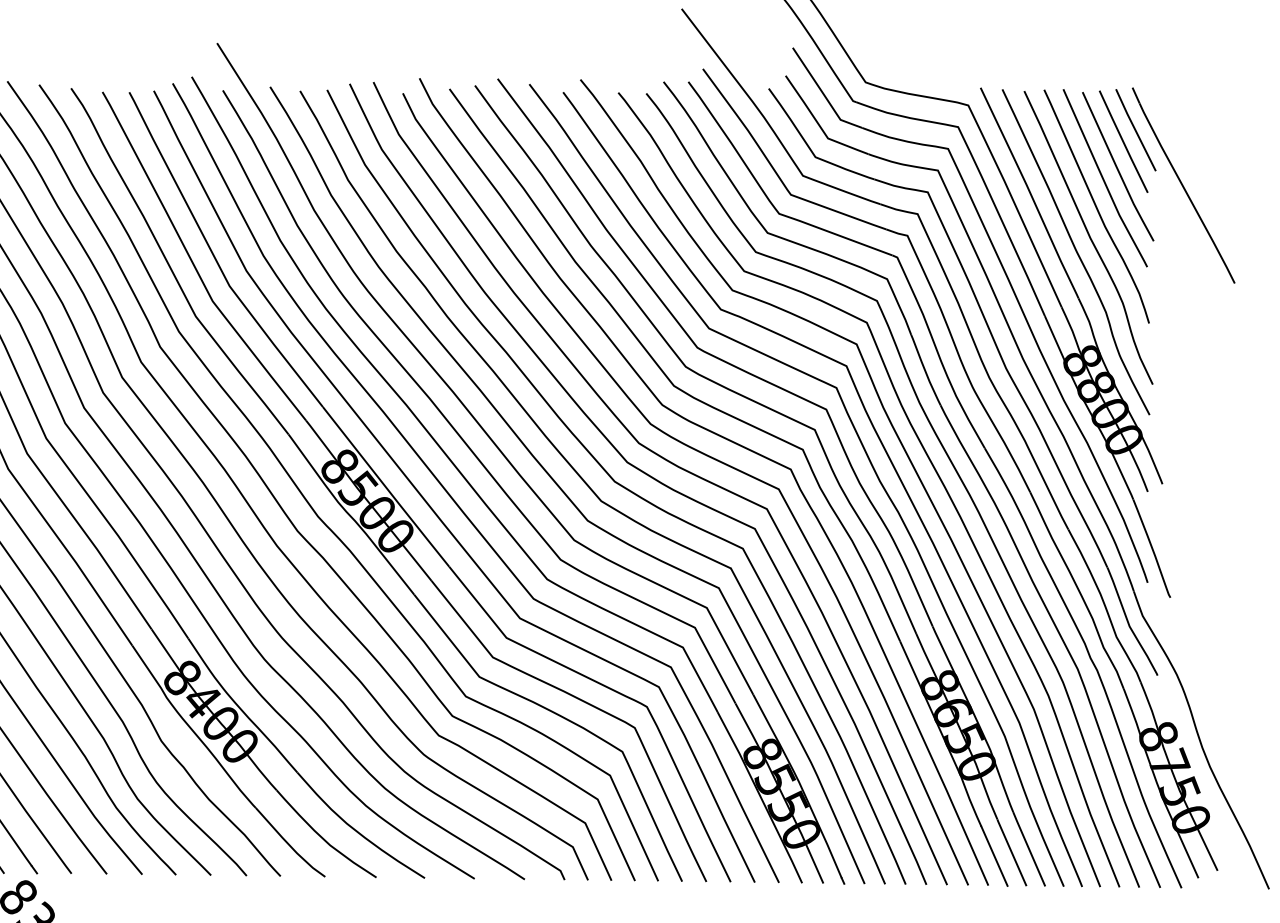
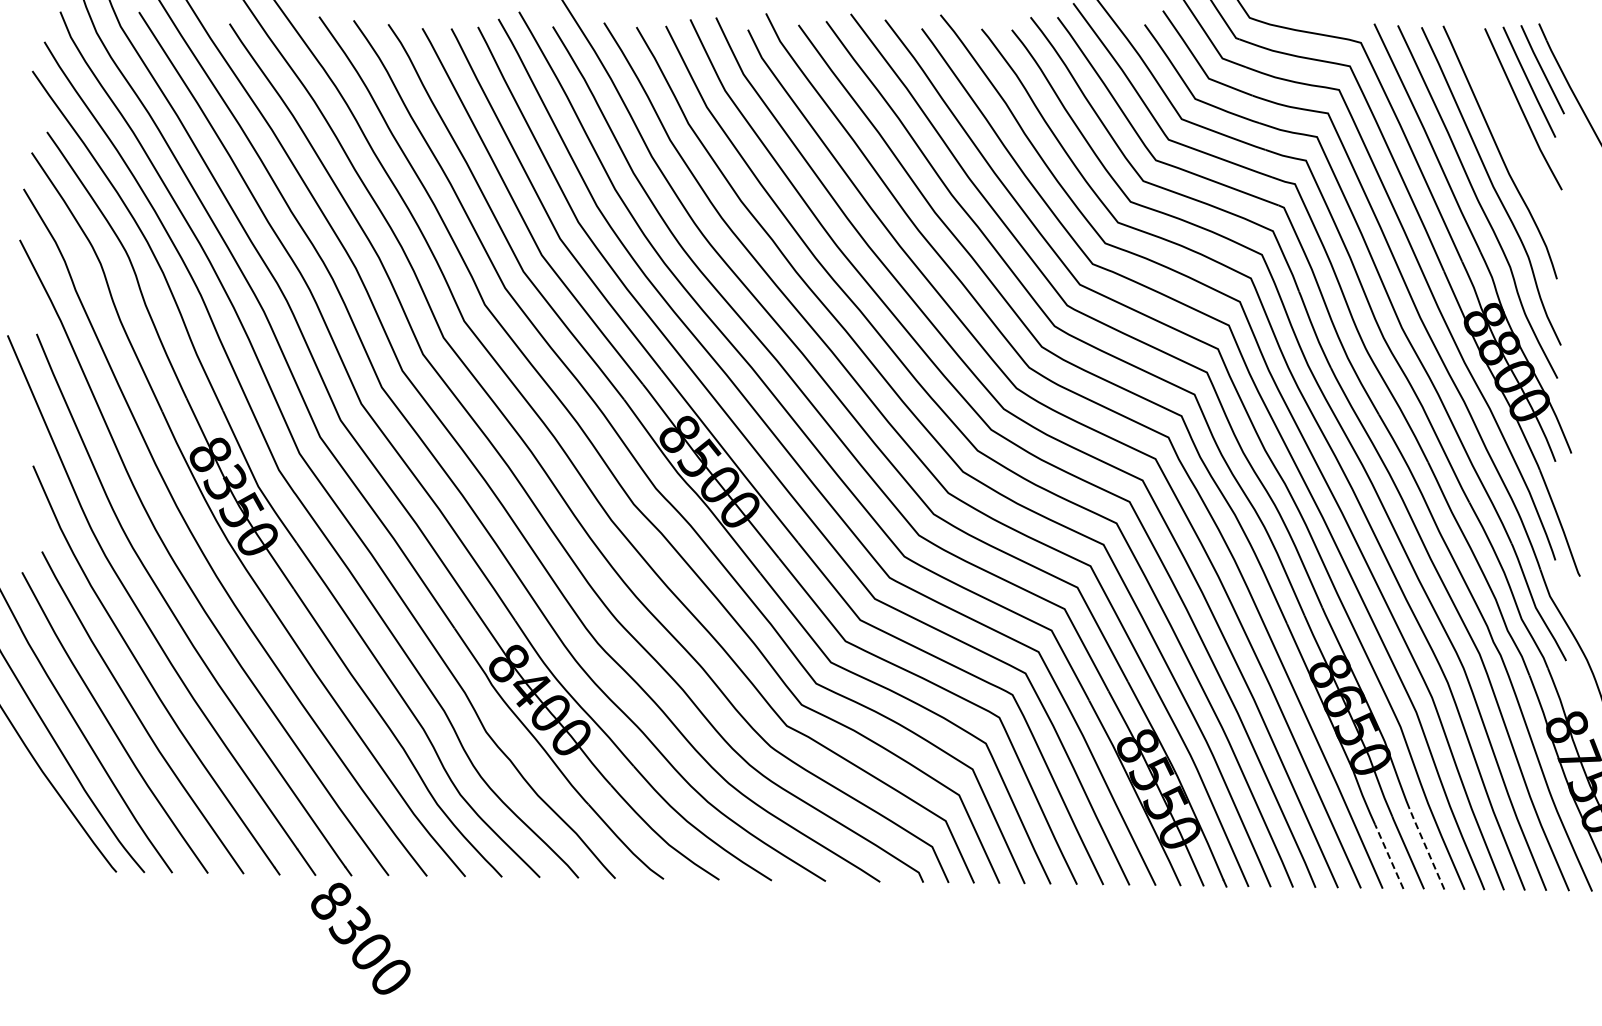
curve: (1104, 178) -> (1508, 122), removed
line: (1028, 848) -> (1426, 848), solid -> dashed
line: (994, 855) -> (1389, 856), solid -> dashed

